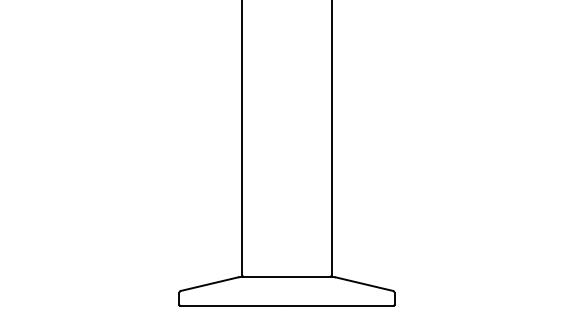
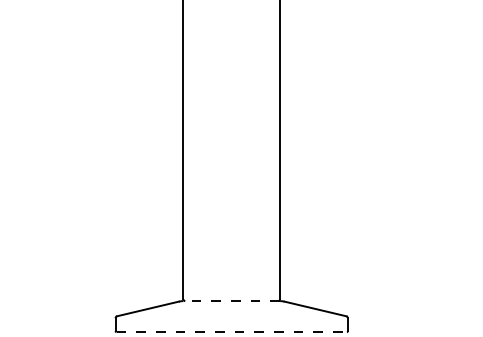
line: (287, 276) -> (232, 300), solid -> dashed
line: (287, 305) -> (232, 332), solid -> dashed

